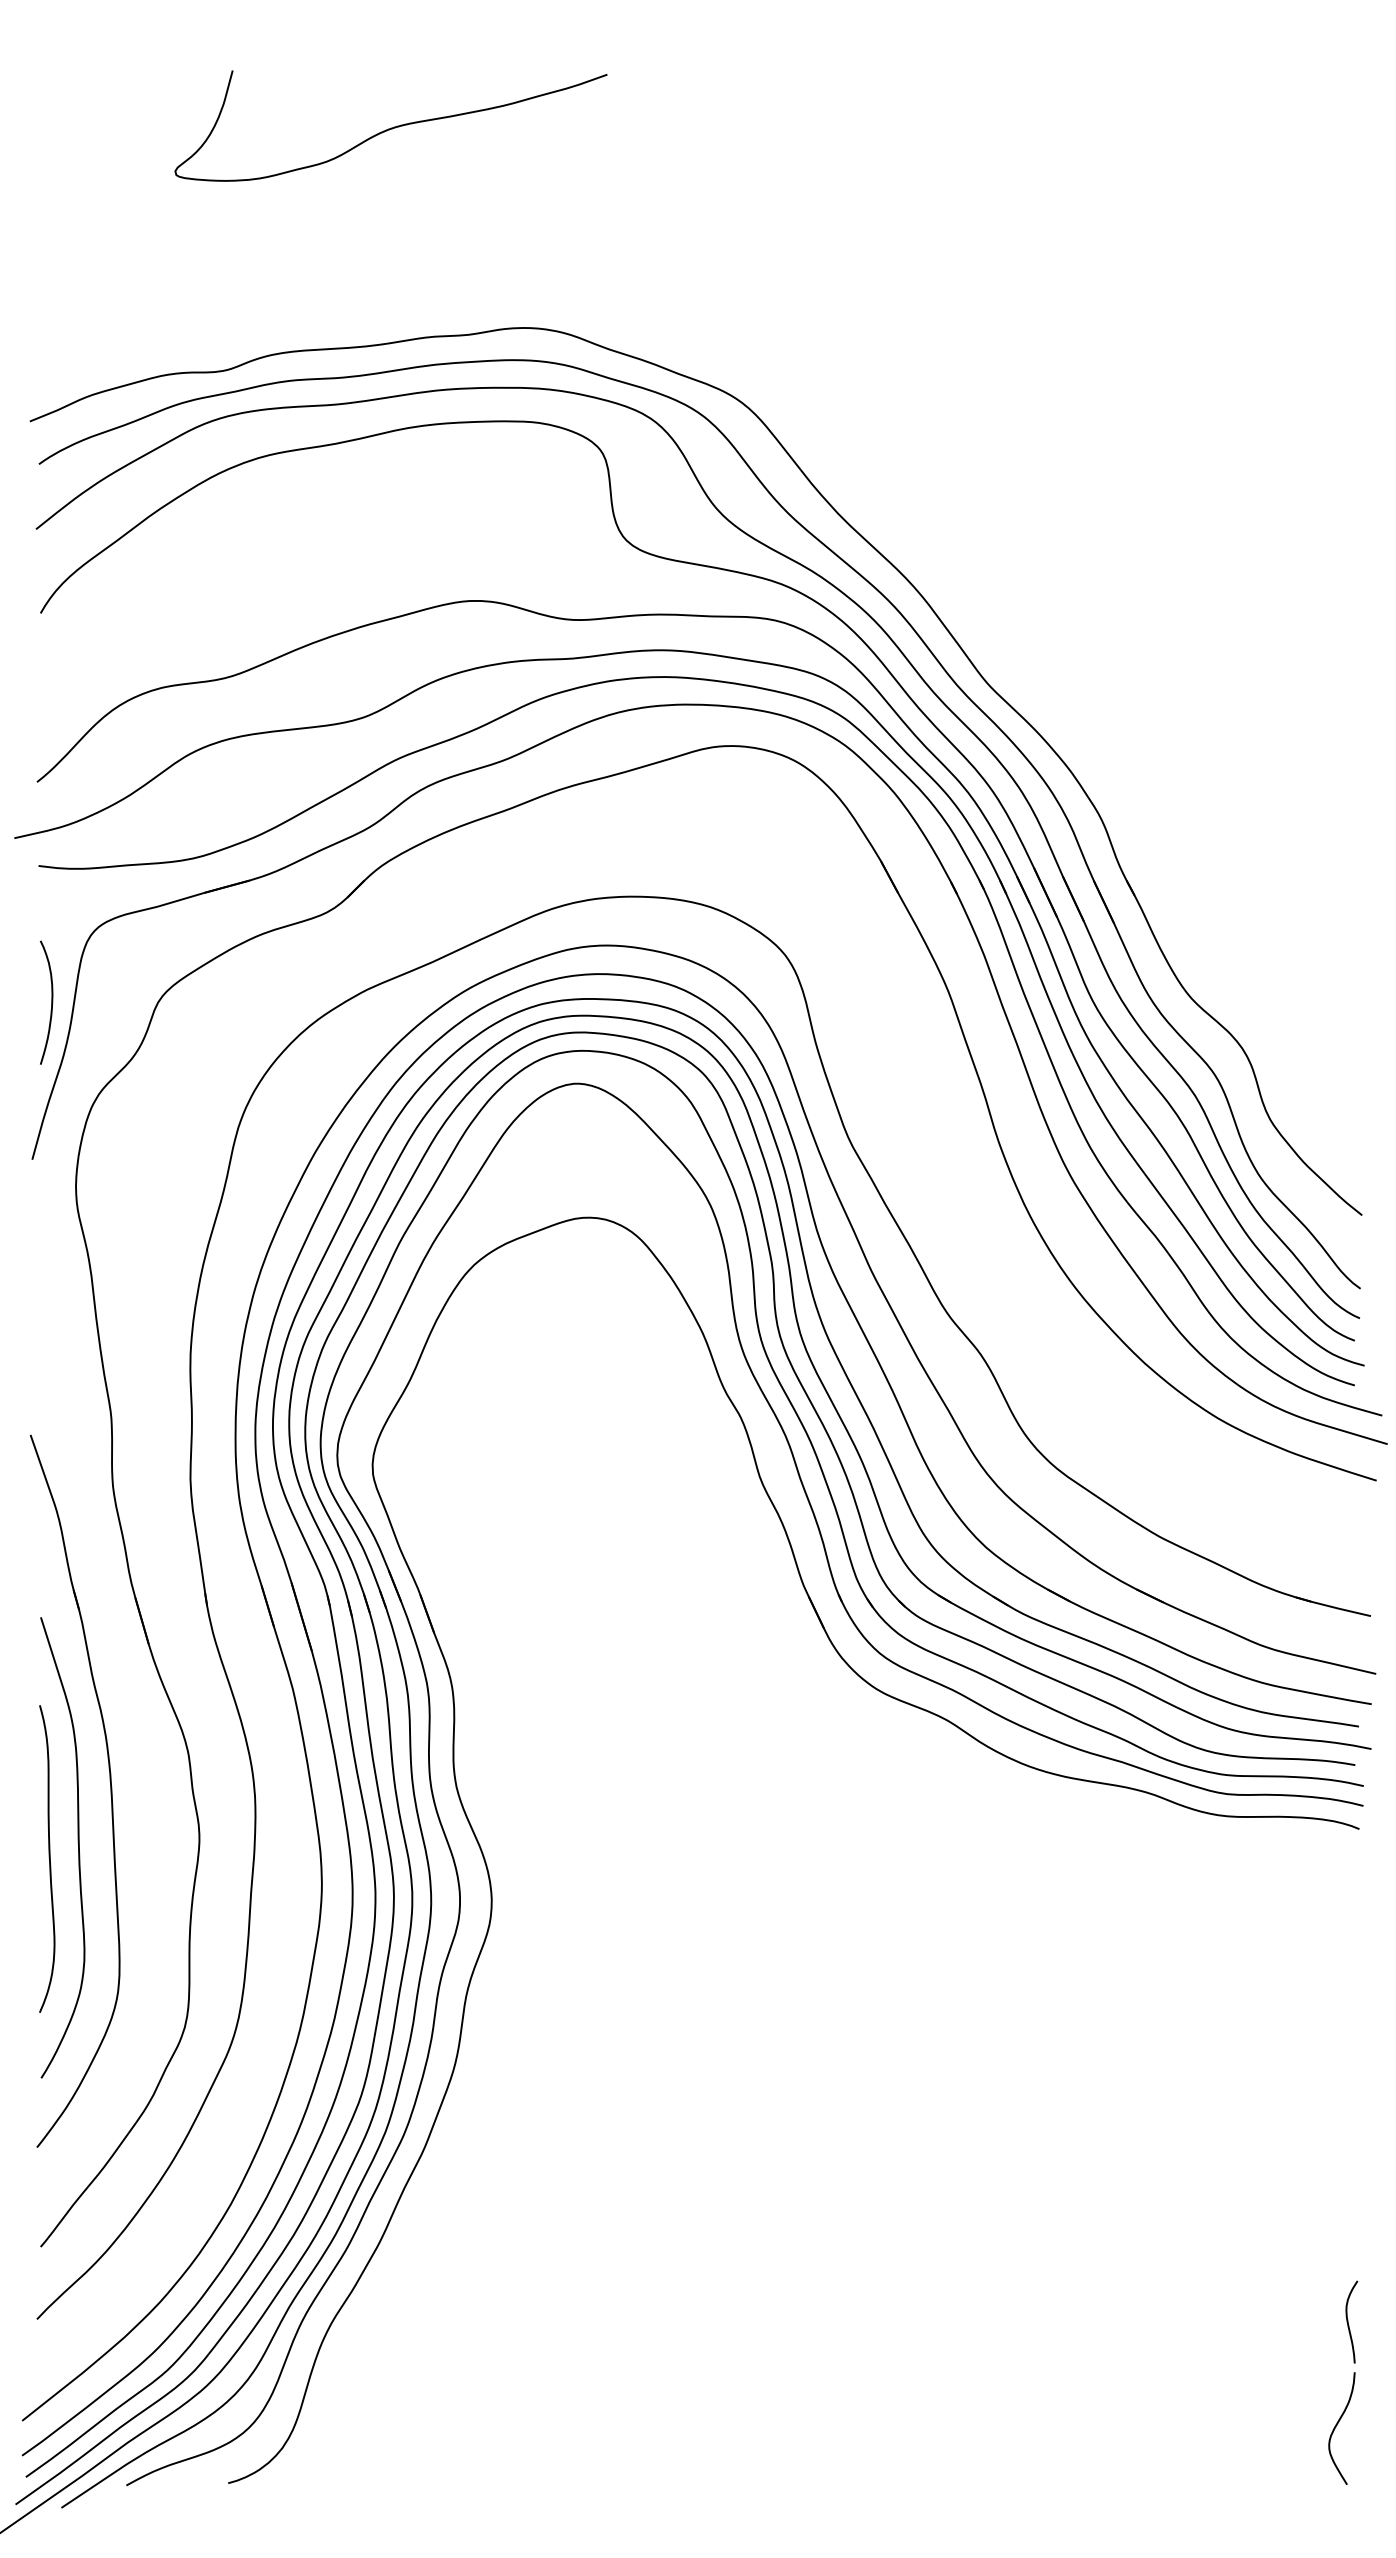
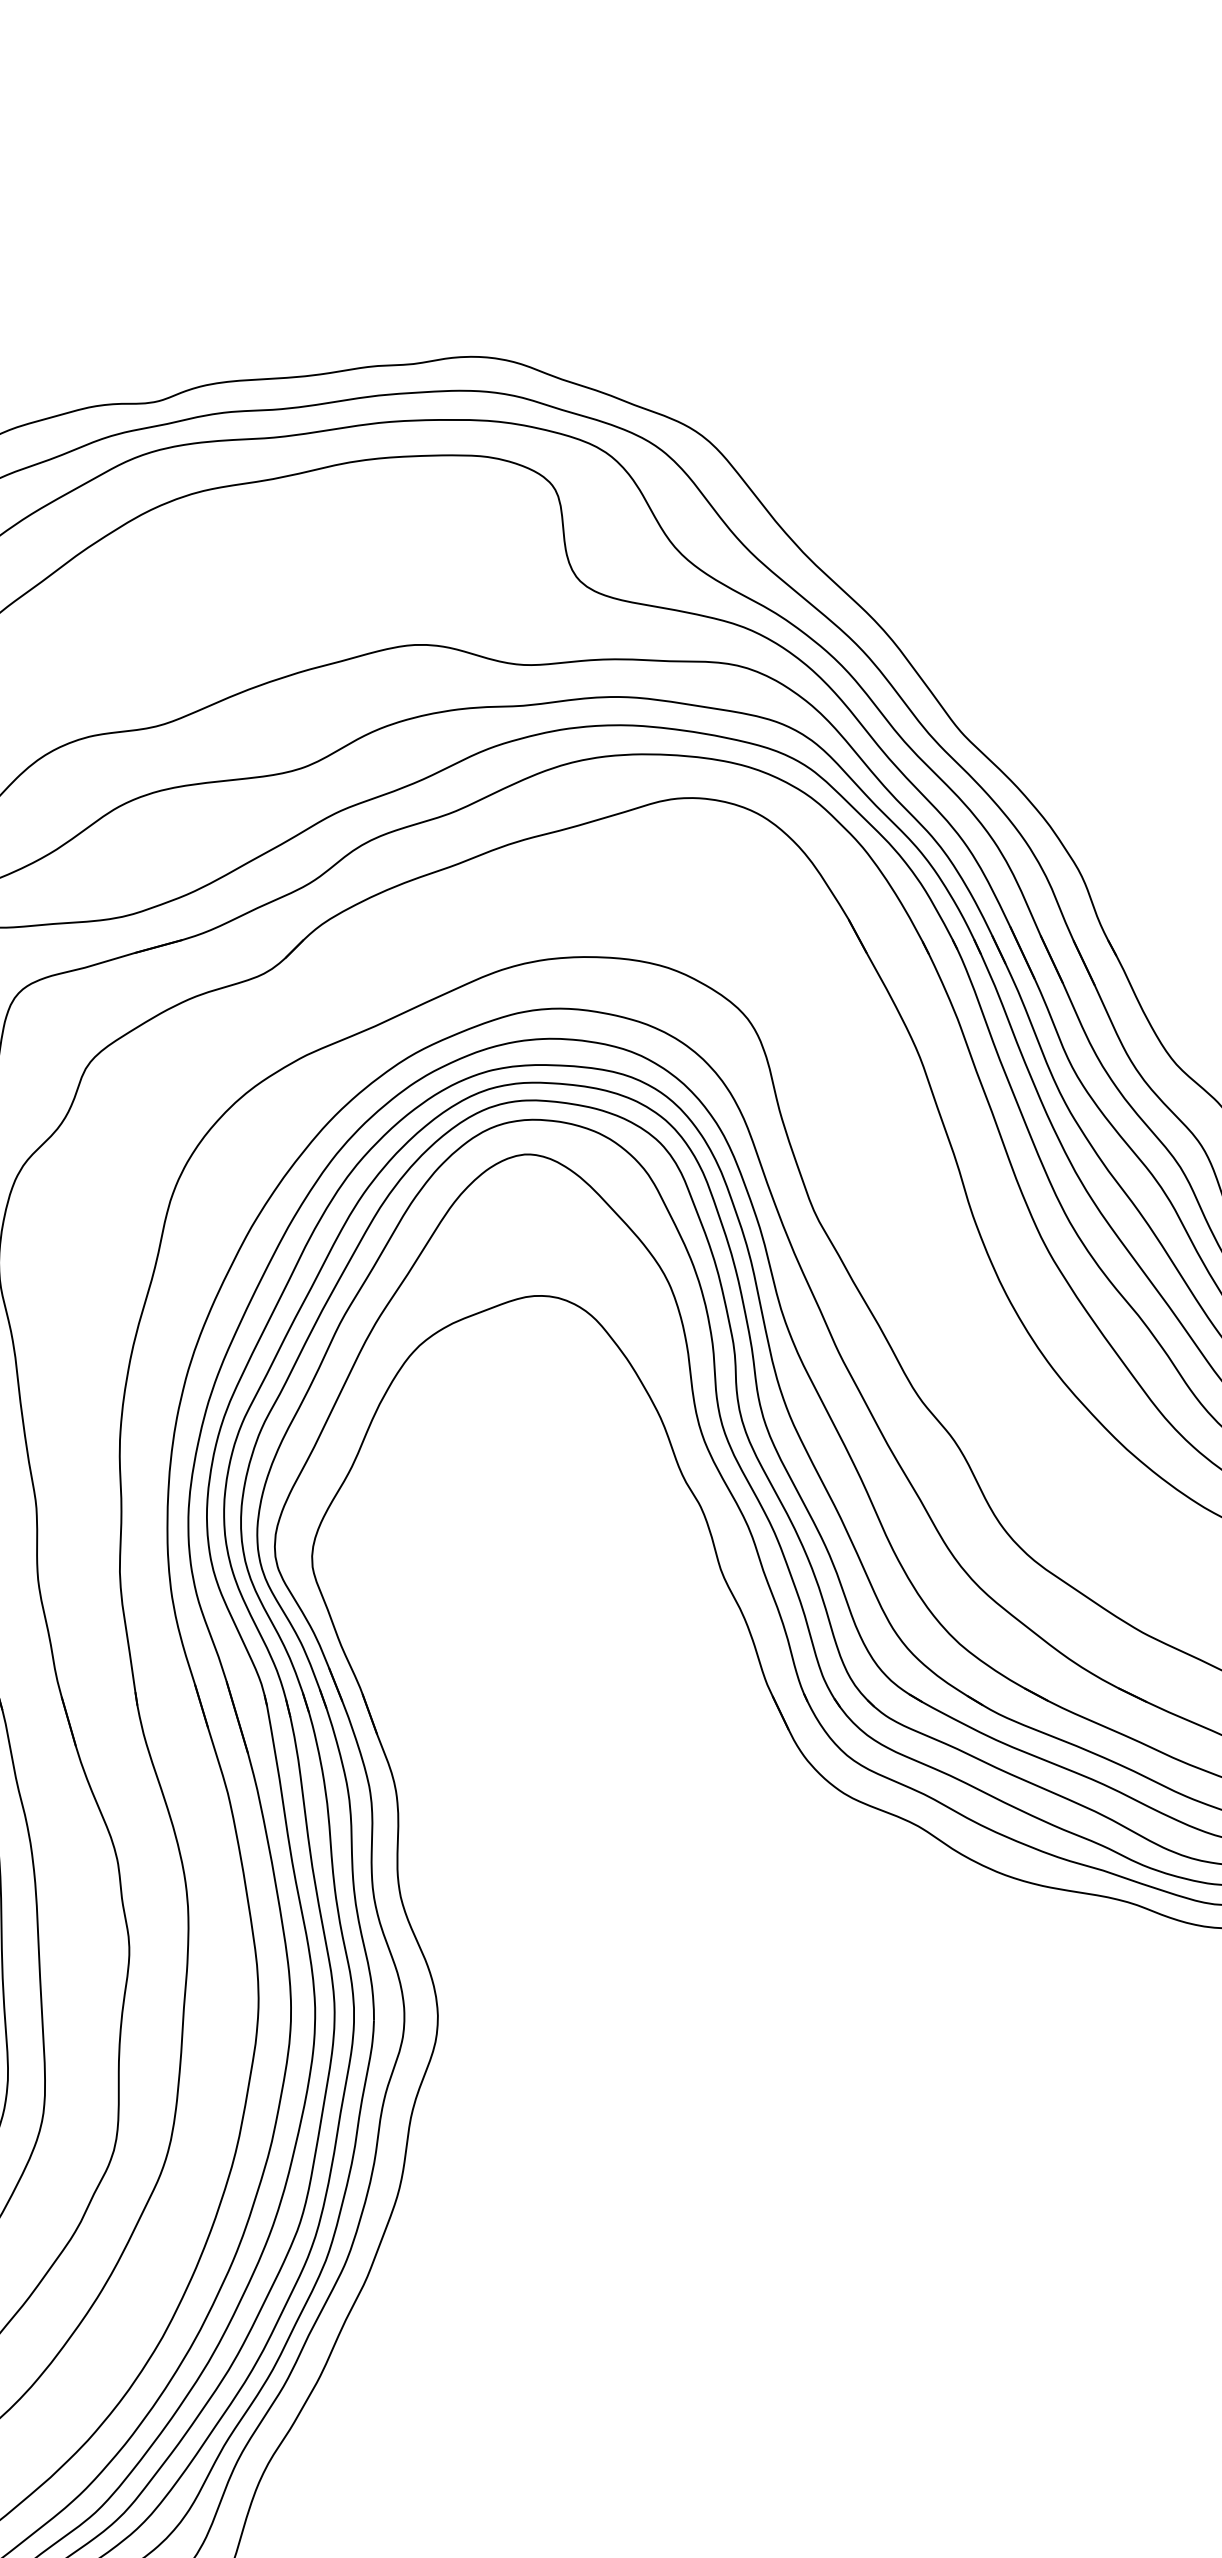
curve: (391, 127) -> (332, 145), removed

